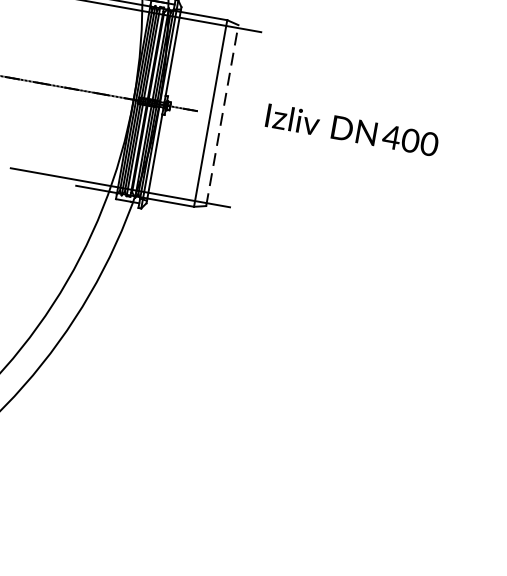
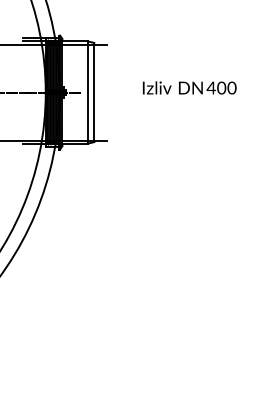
line: (222, 115) -> (94, 92), dashed -> solid
text: (352, 129) -> (189, 87), moved

